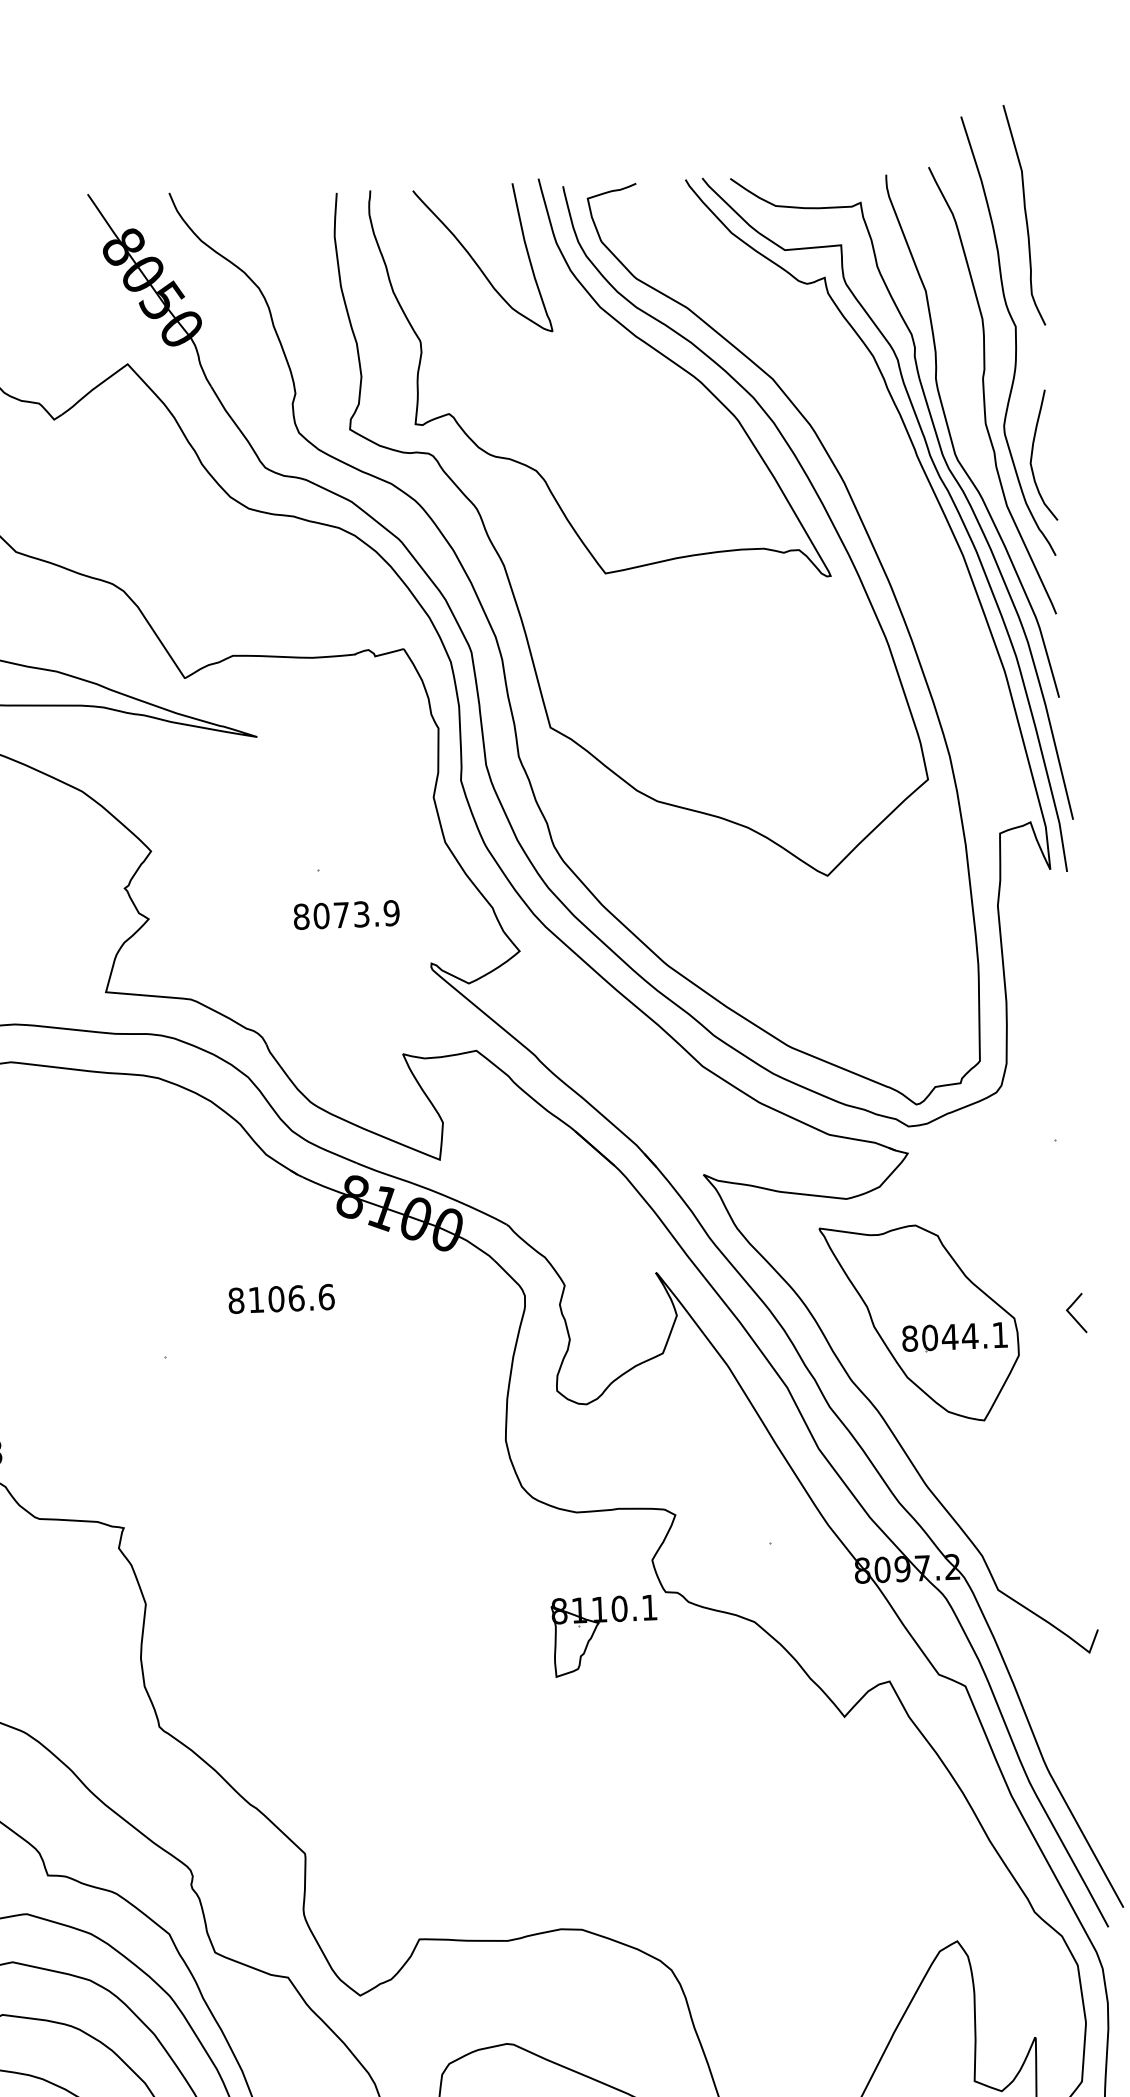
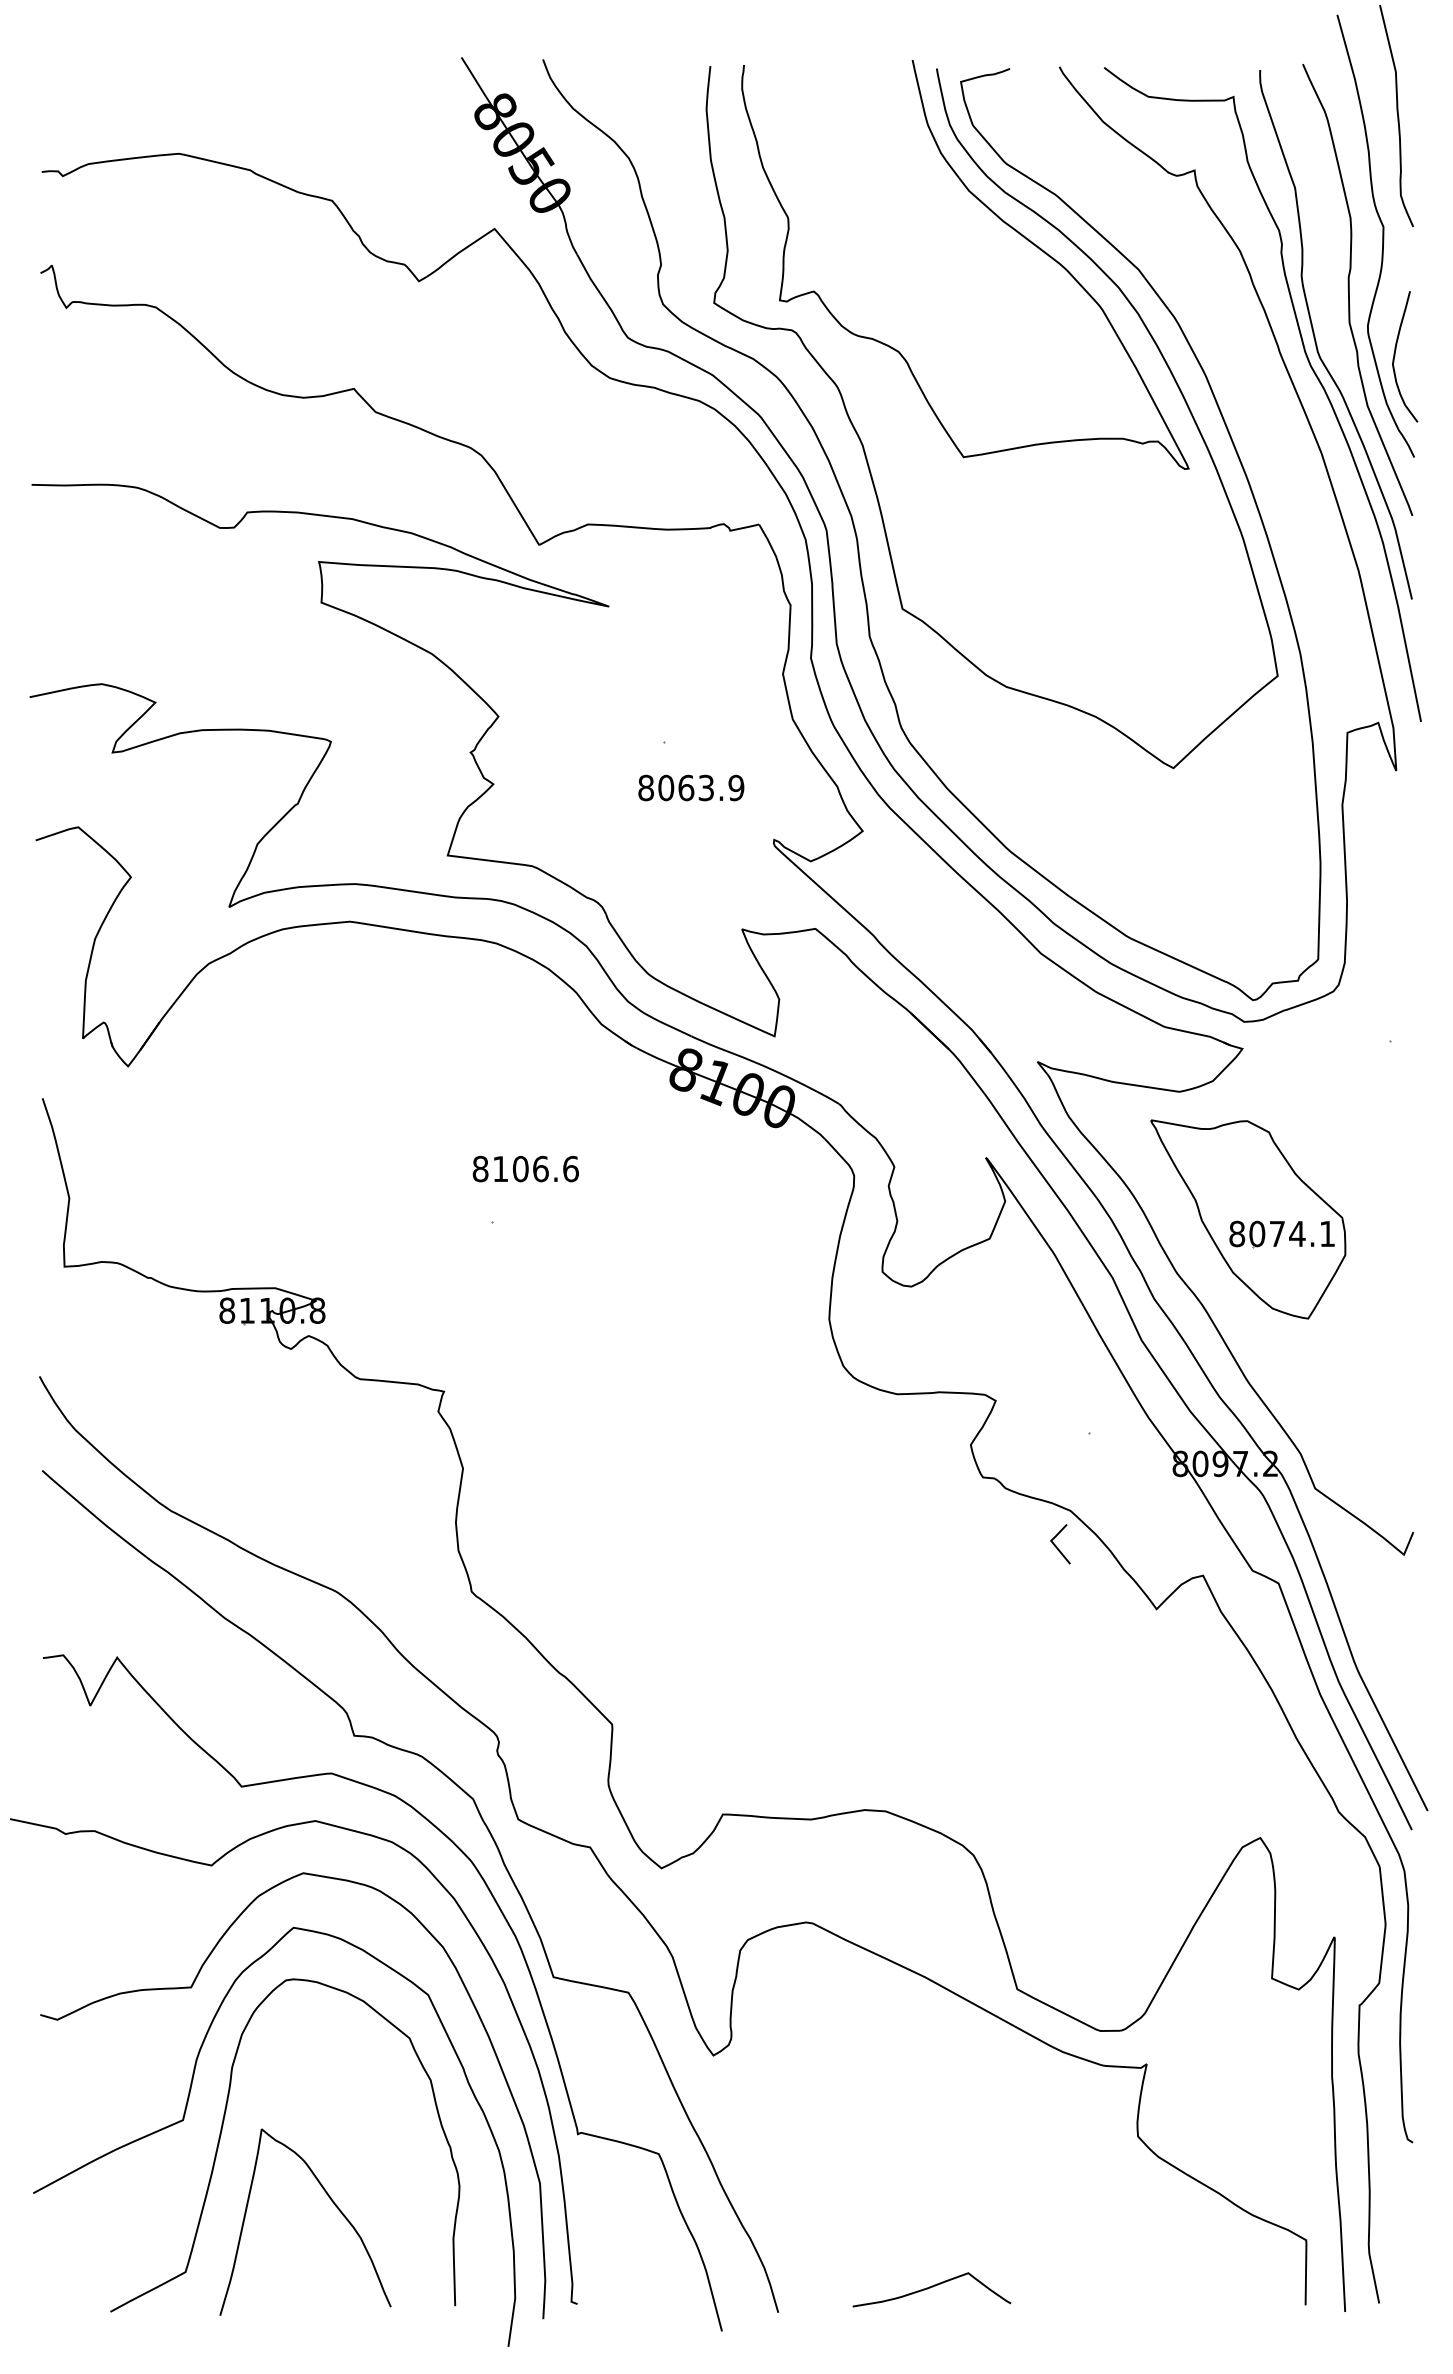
curve: (477, 263) -> (848, 142), removed
curve: (949, 496) -> (1310, 394), removed
text: (341, 914) -> (686, 787), 8073.9 -> 8063.9
text: (281, 1298) -> (525, 1168), moved
line: (1073, 1315) -> (1057, 1546), moved
text: (950, 1336) -> (1277, 1233), 8044.1 -> 8074.1
part: (595, 1631) -> (911, 1513), removed

